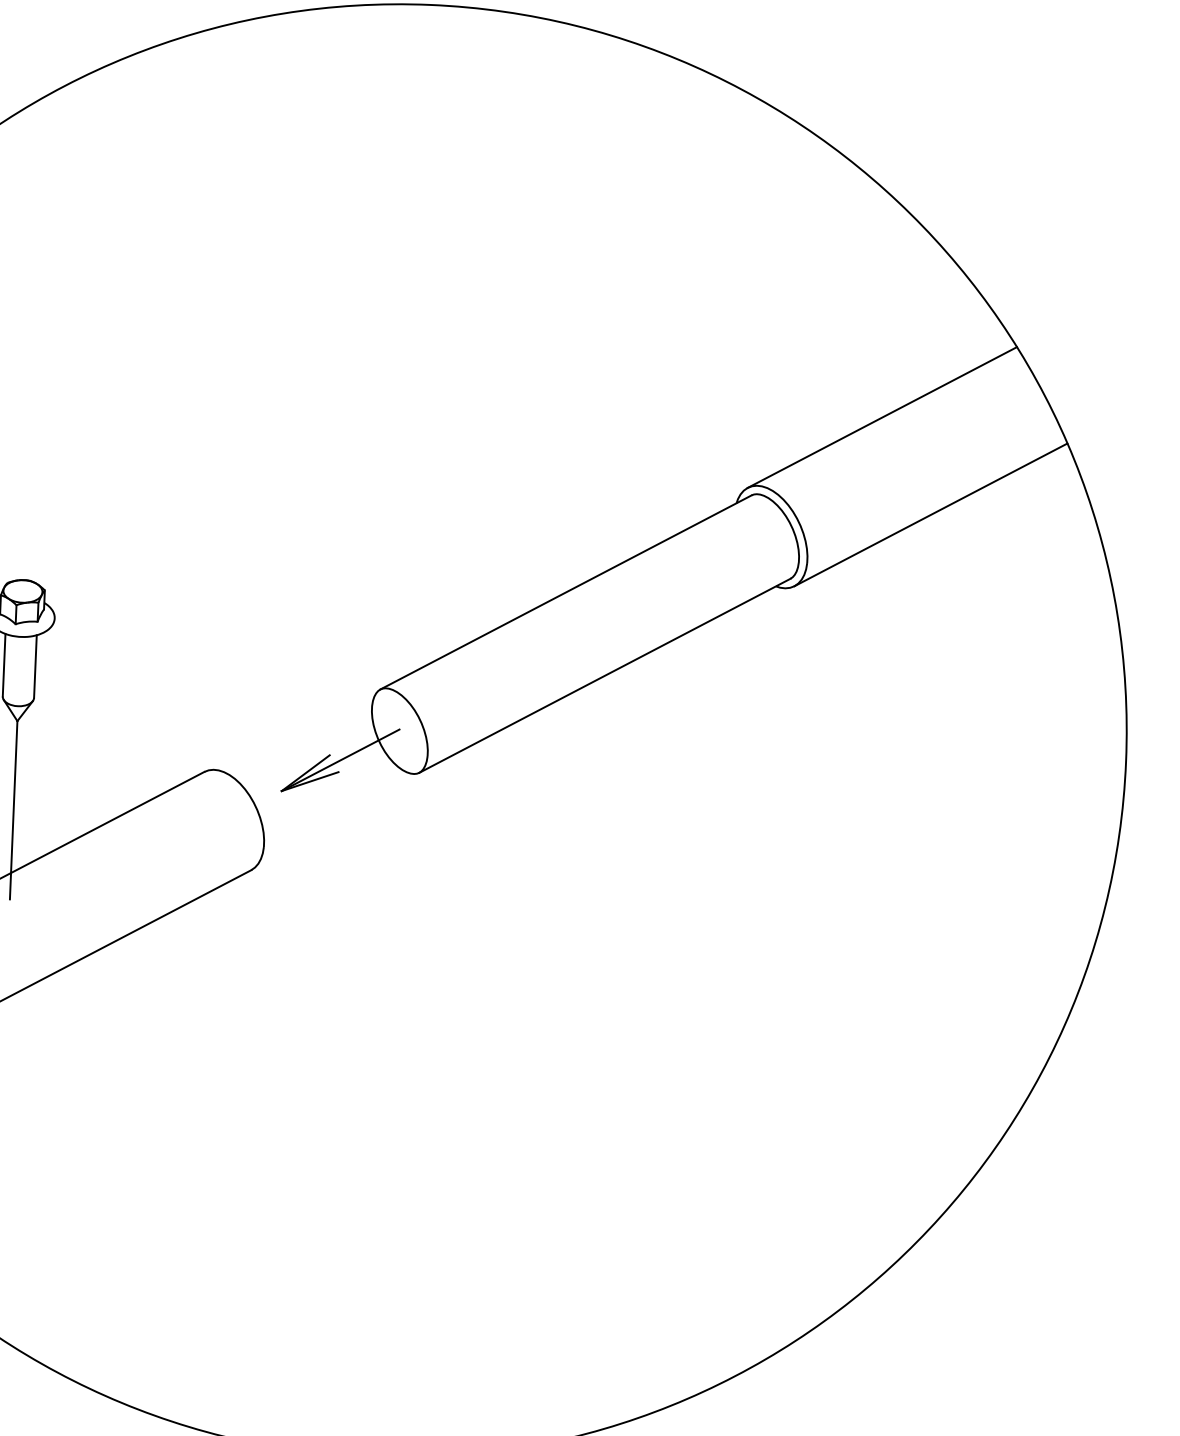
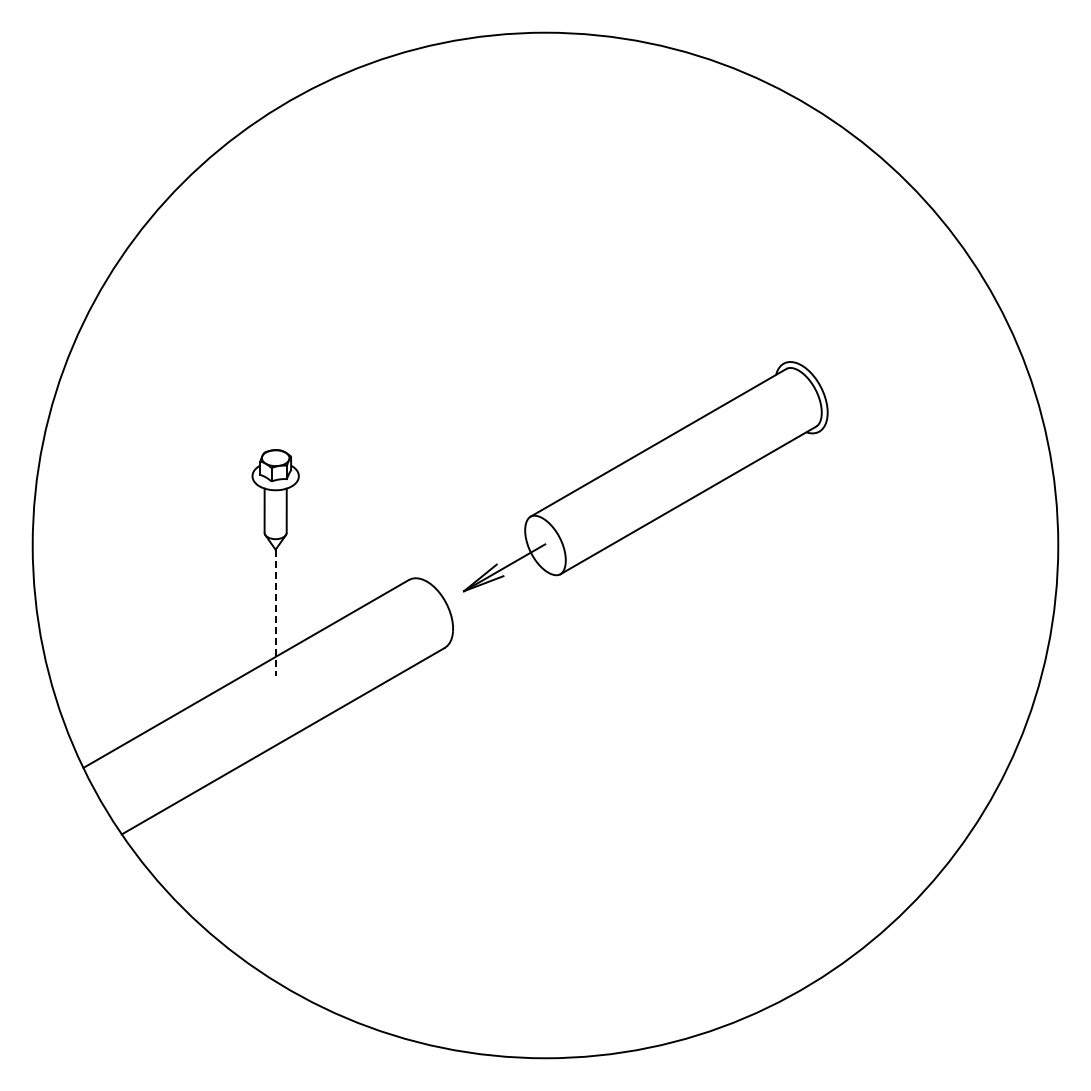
line: (882, 416) -> (876, 309), removed
line: (931, 515) -> (913, 377), removed
line: (13, 810) -> (275, 612), solid -> dashed

